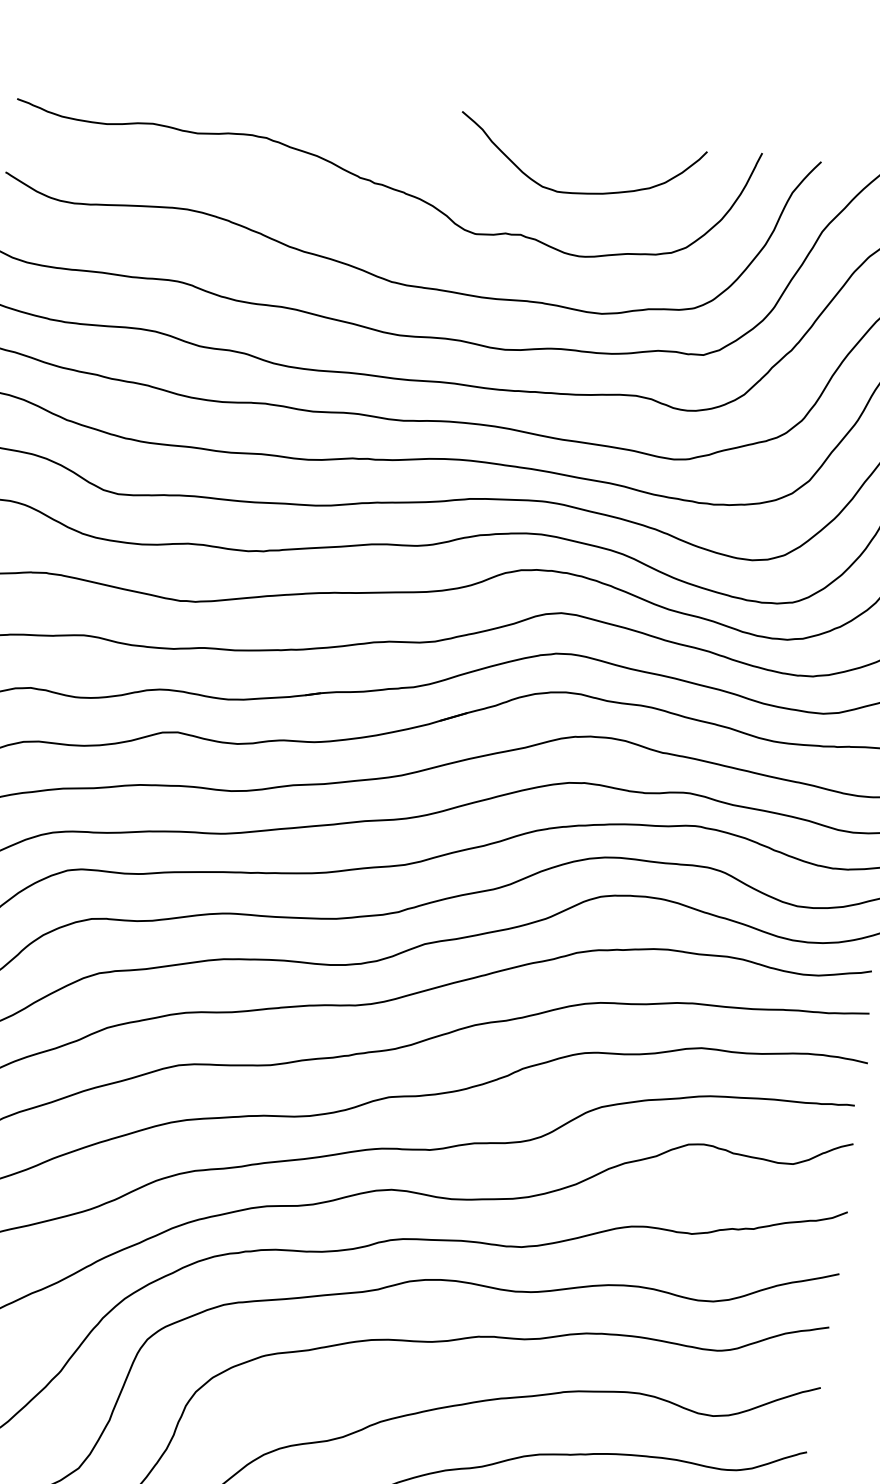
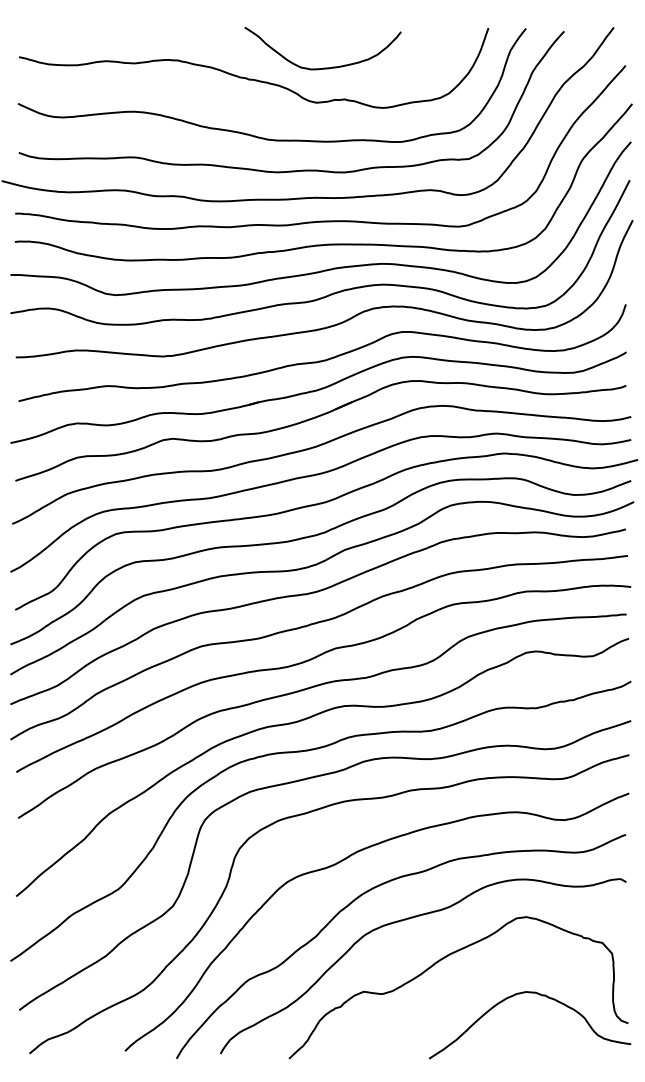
curve: (577, 191) -> (323, 67), moved

